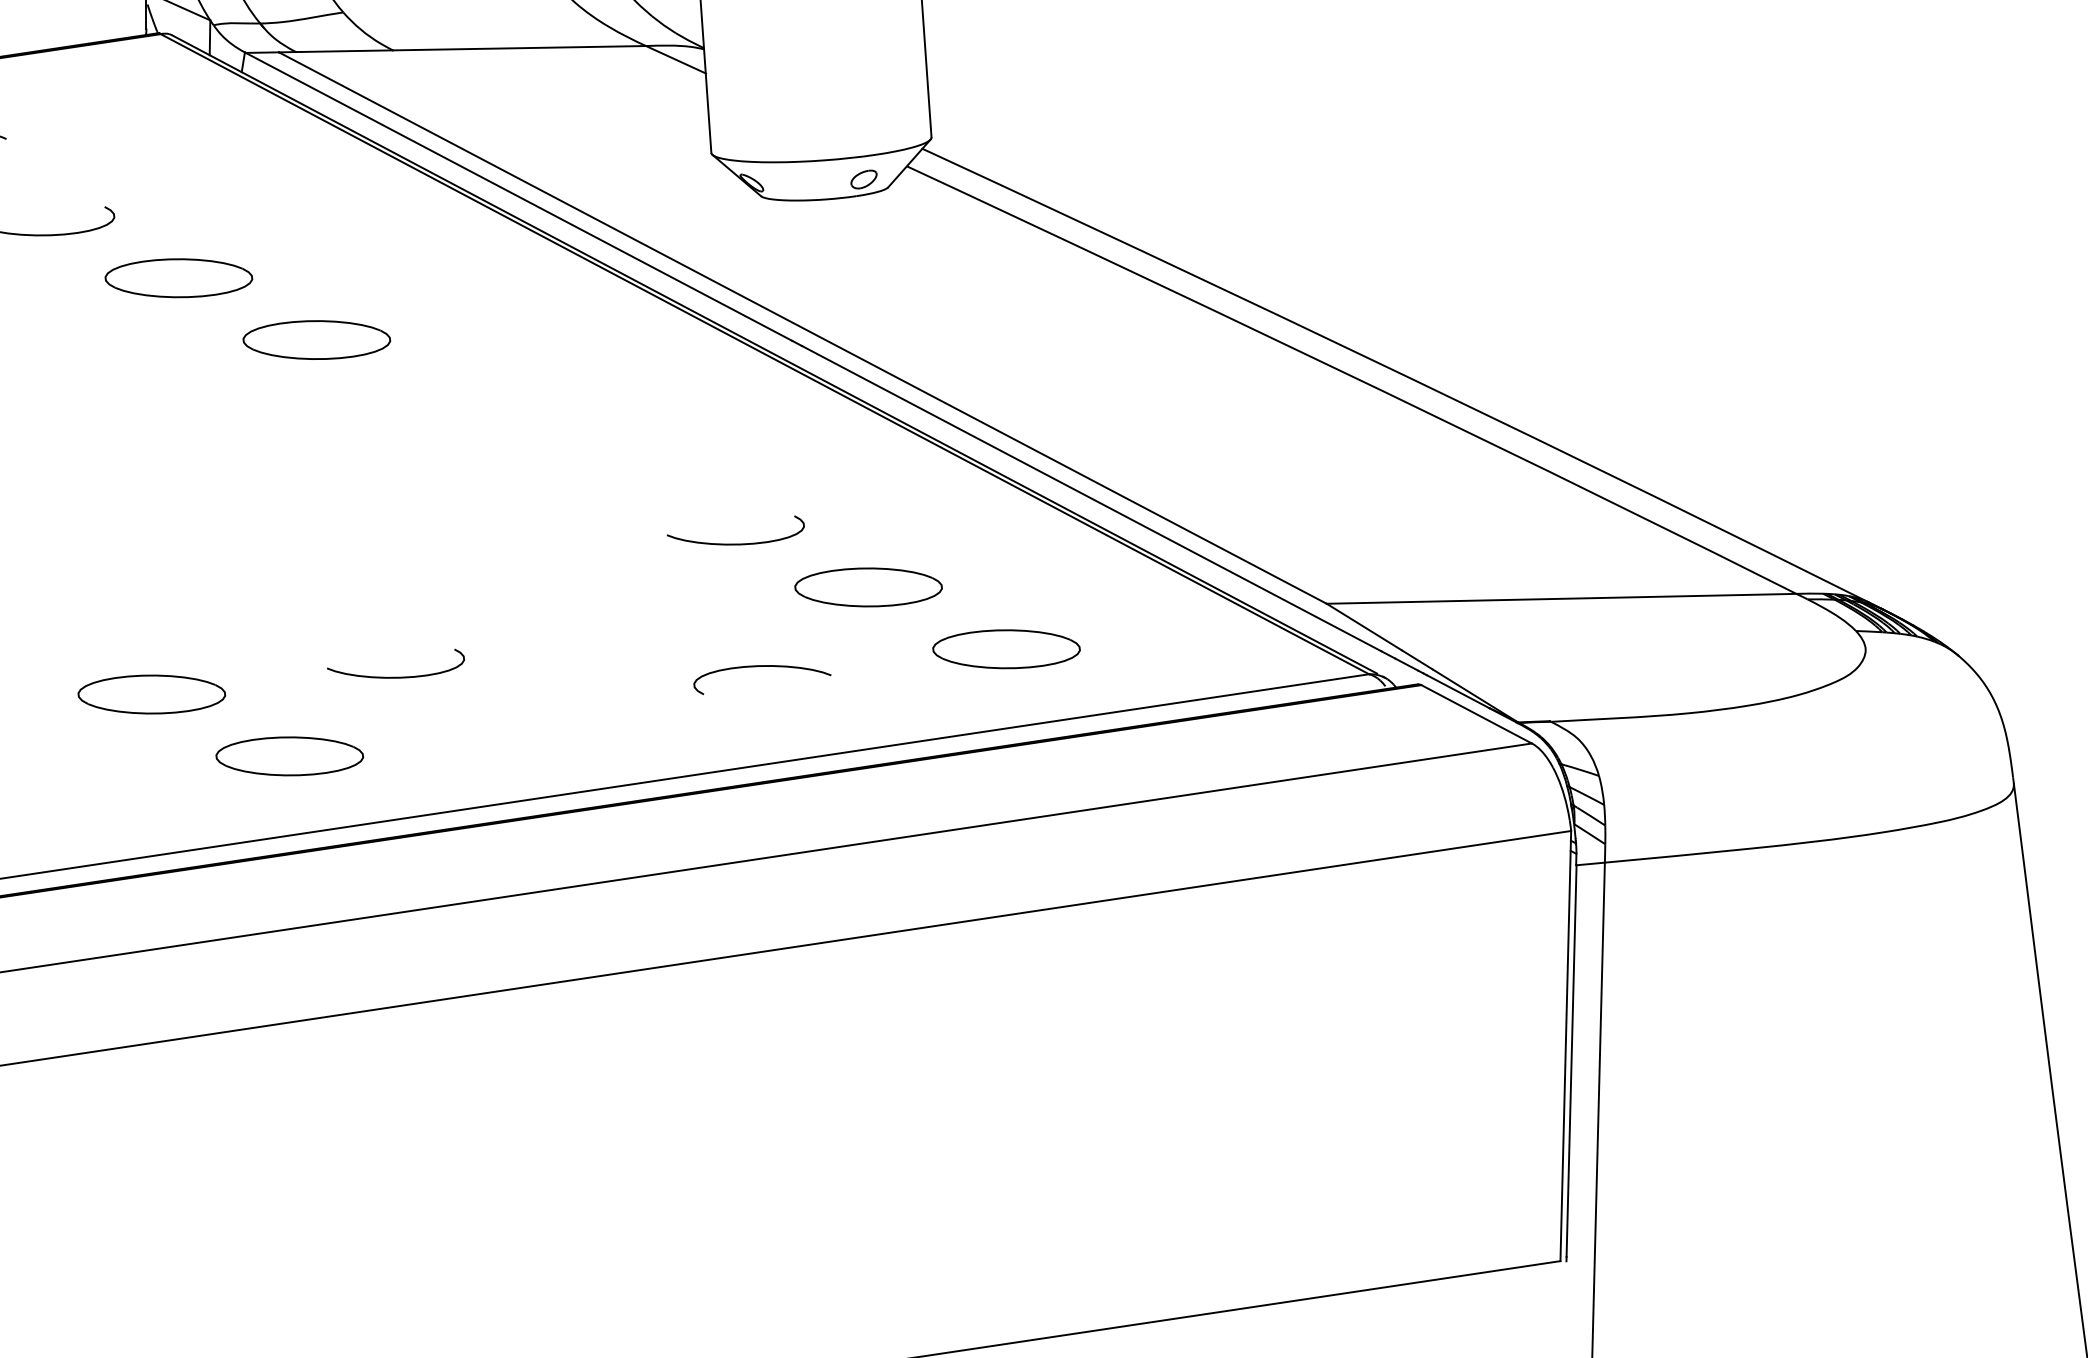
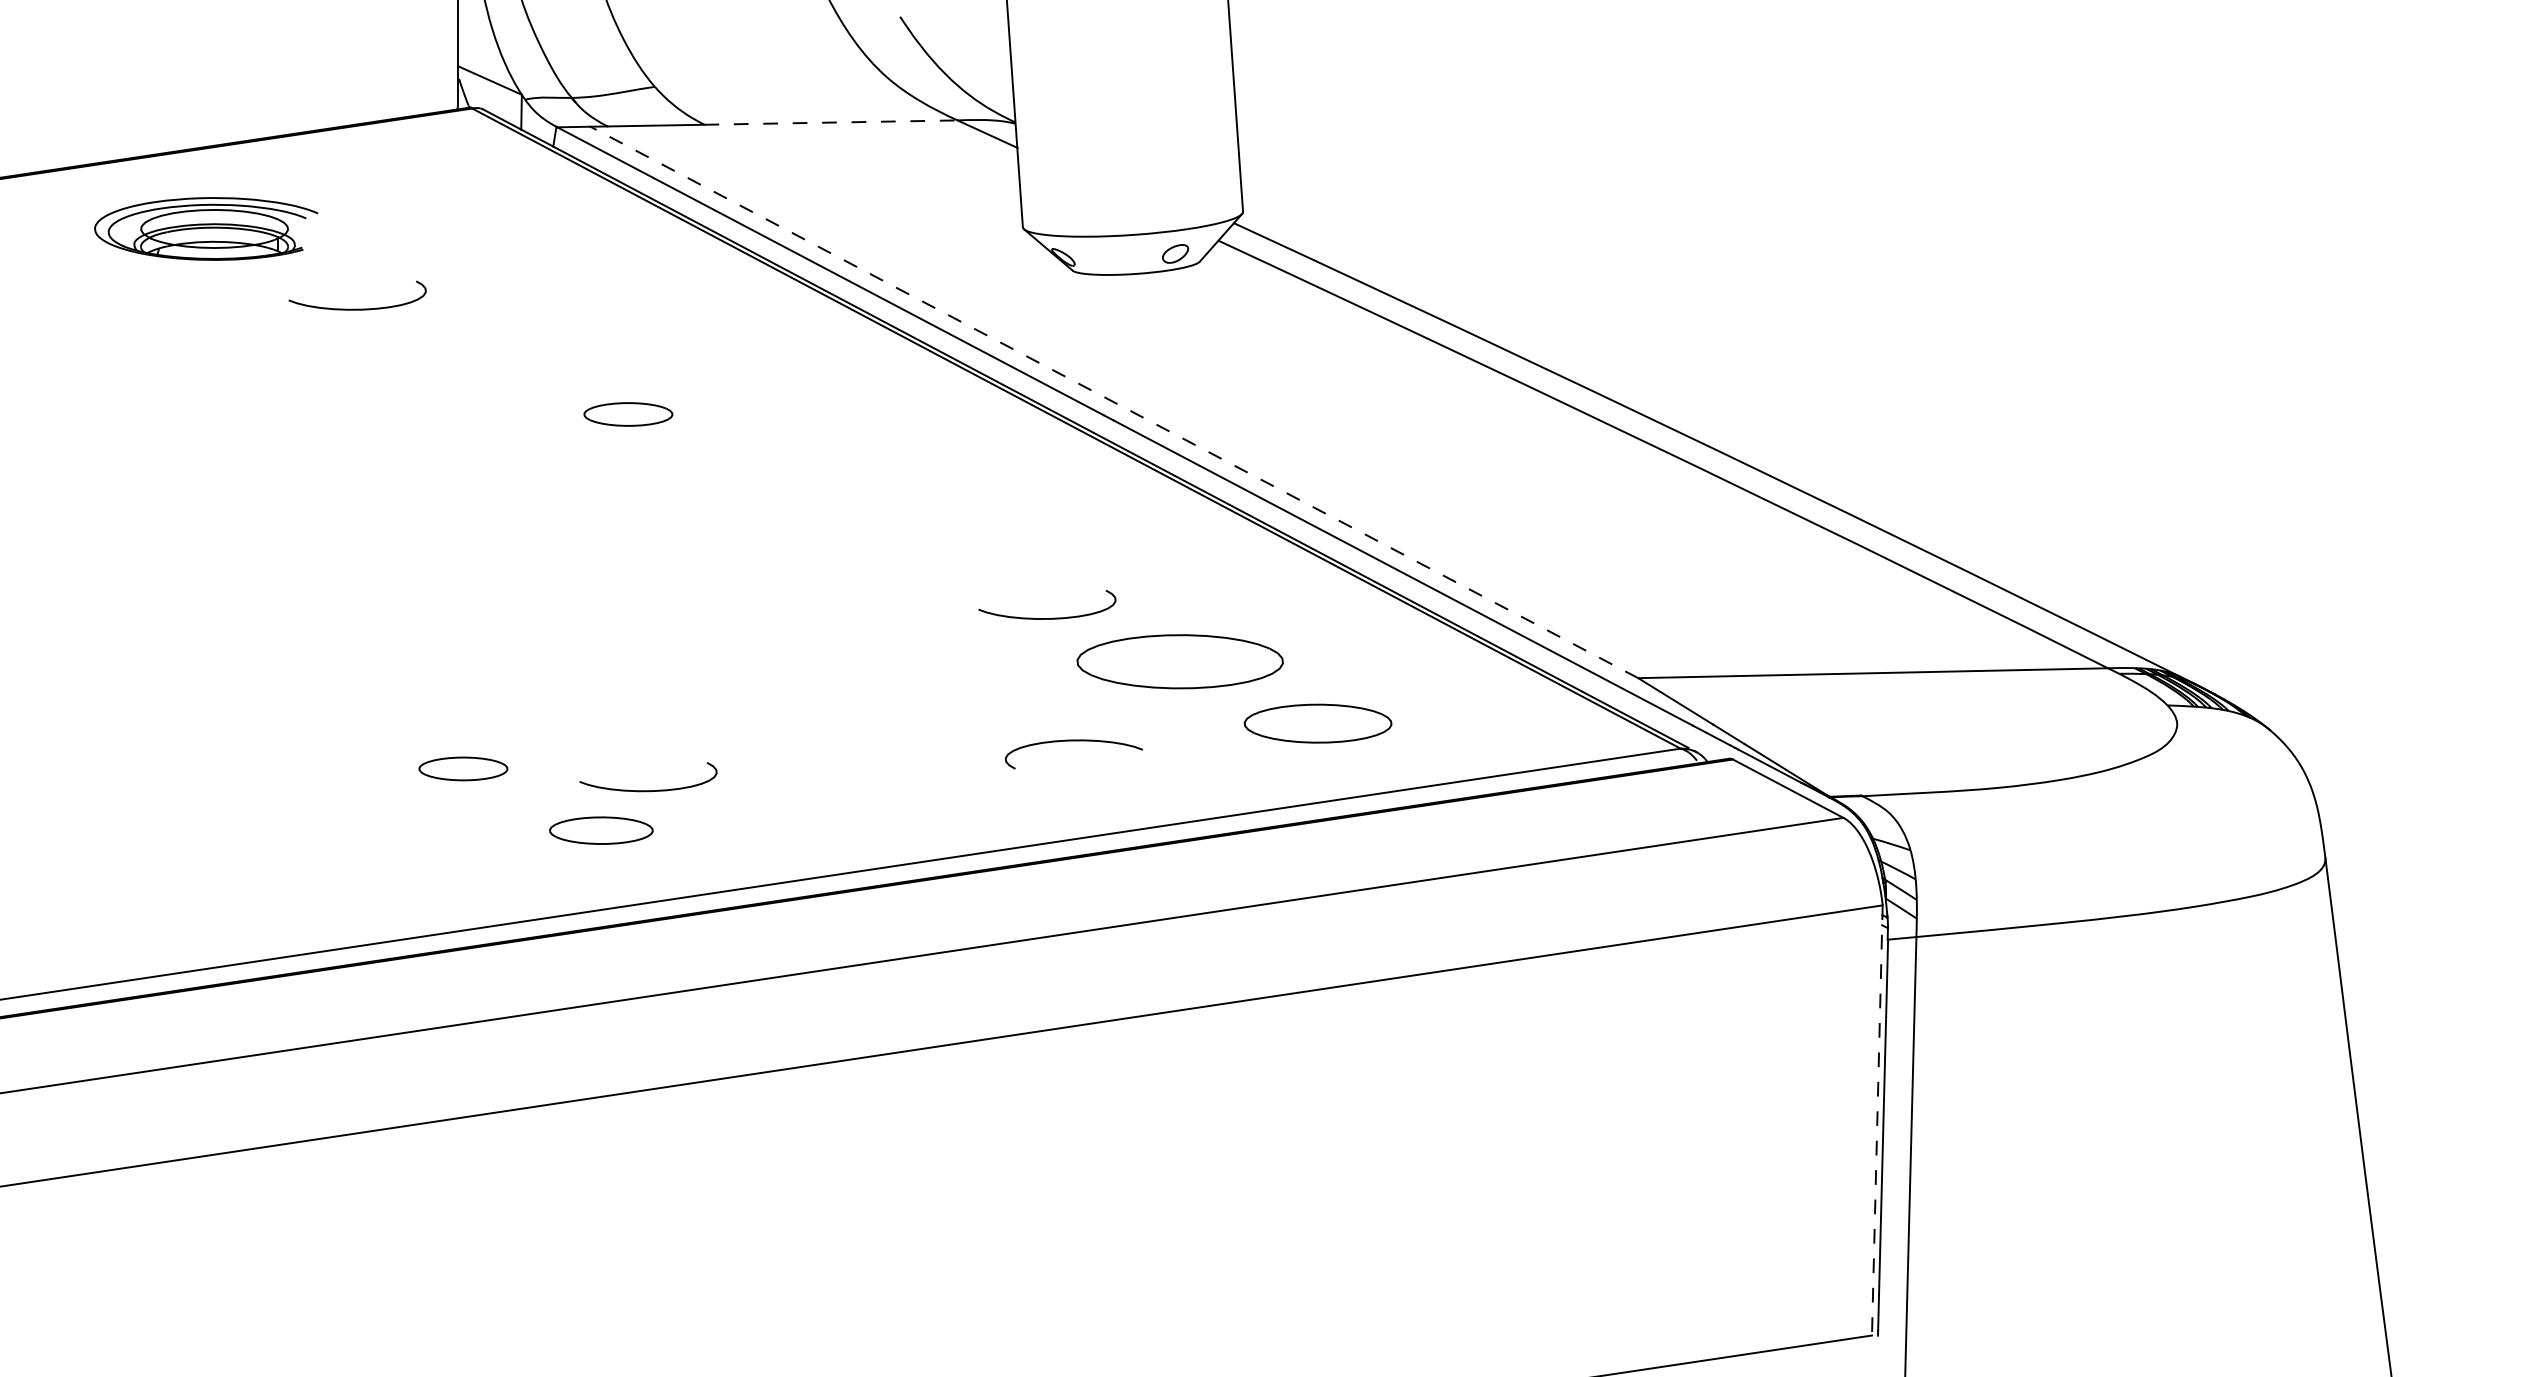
line: (519, 48) -> (831, 122), solid -> dashed
part: (178, 278) -> (490, 352), removed
line: (801, 328) -> (1113, 402), solid -> dashed
part: (316, 340) -> (628, 414), size x0.6
part: (867, 587) -> (1179, 661), size x1.4
curve: (395, 677) -> (648, 790), moved
part: (151, 694) -> (463, 768), size x0.6
part: (289, 756) -> (601, 830), size x0.7
line: (1565, 1046) -> (1877, 1120), solid -> dashed

